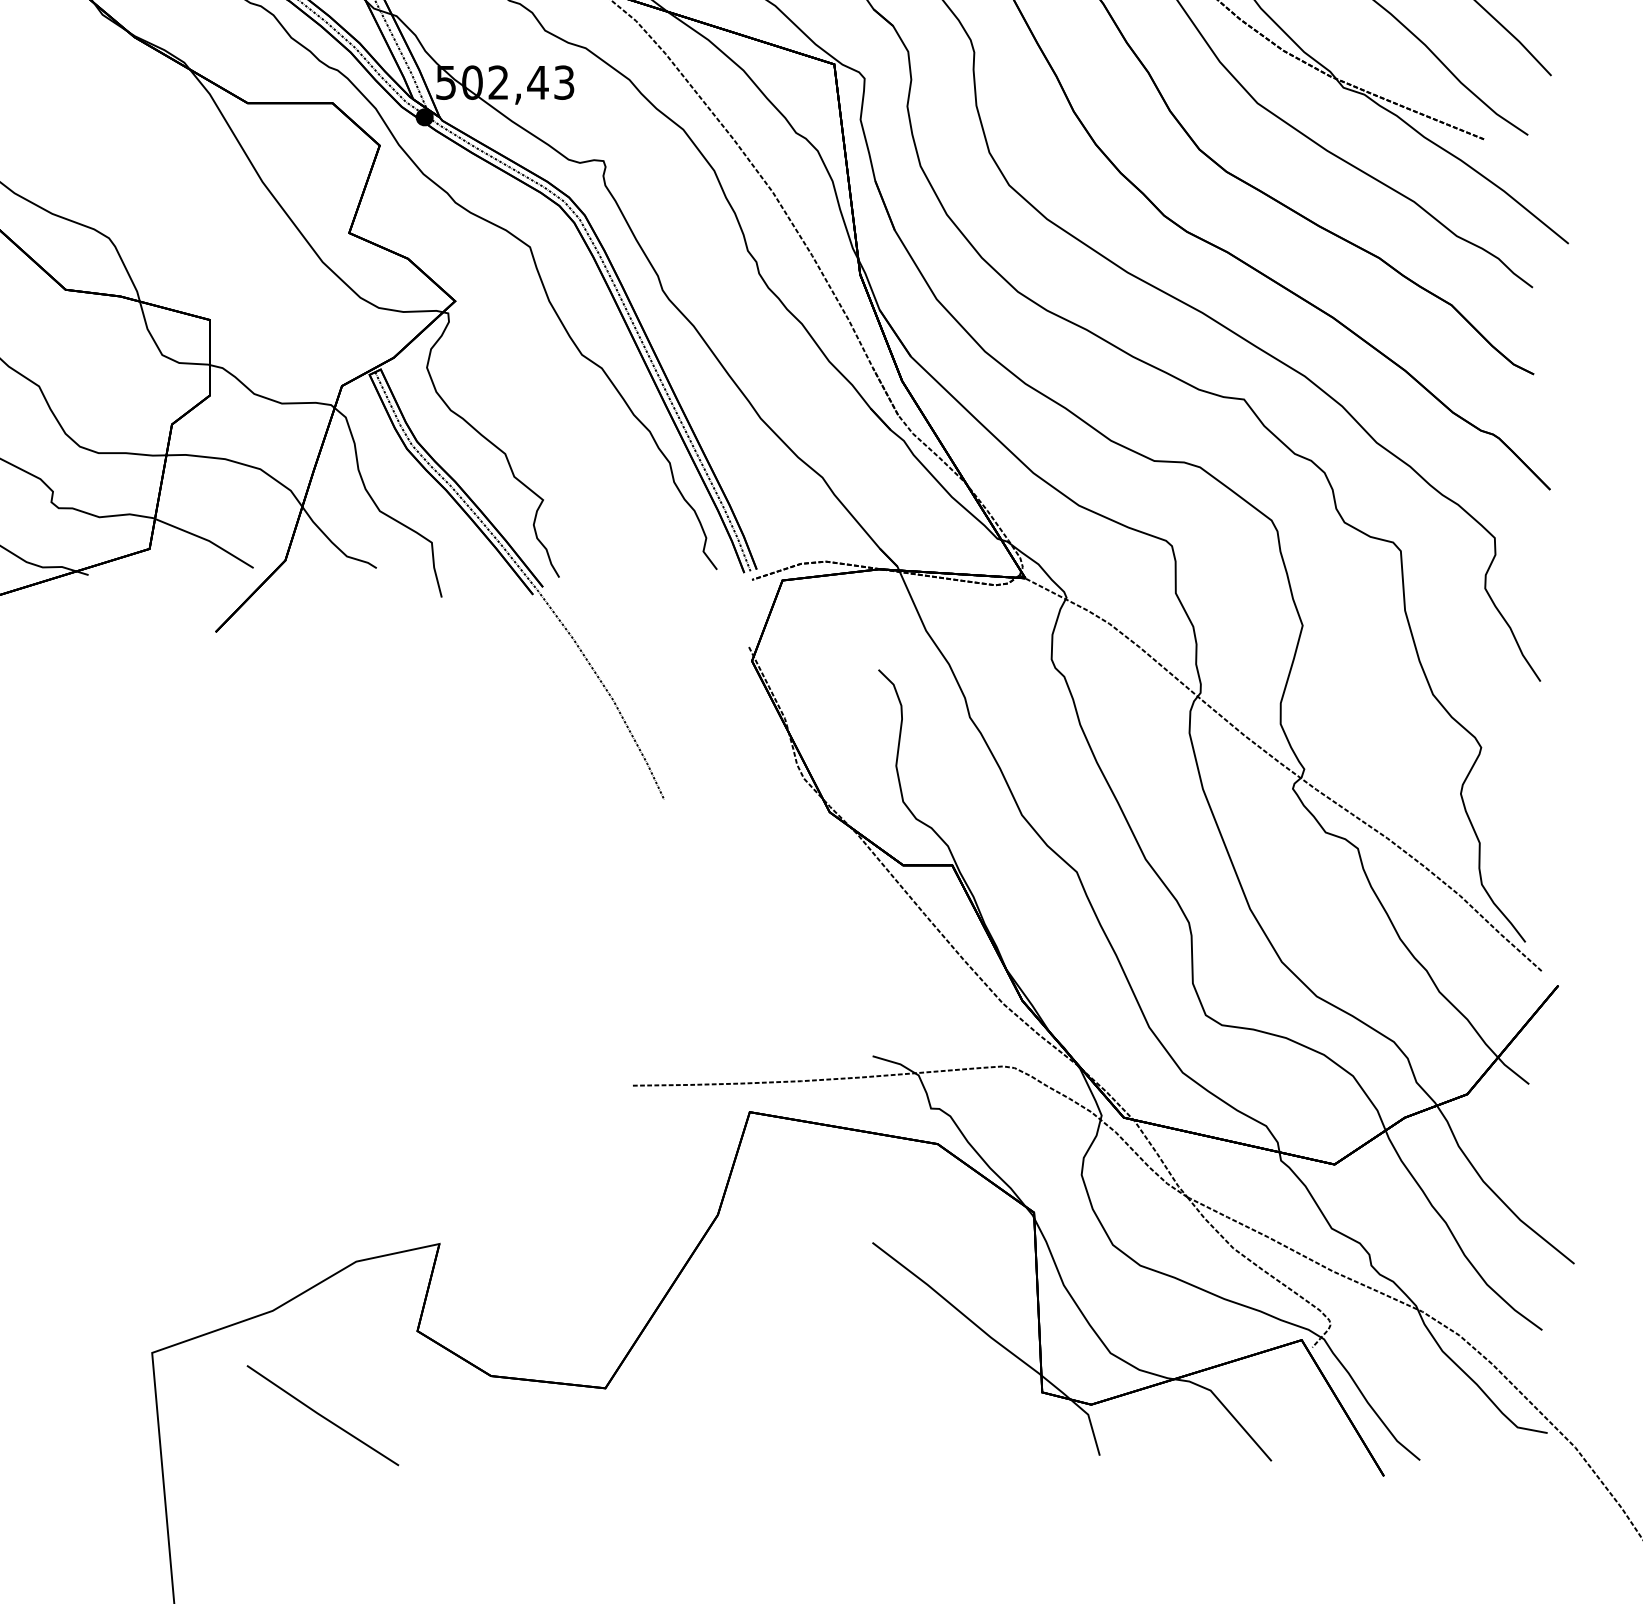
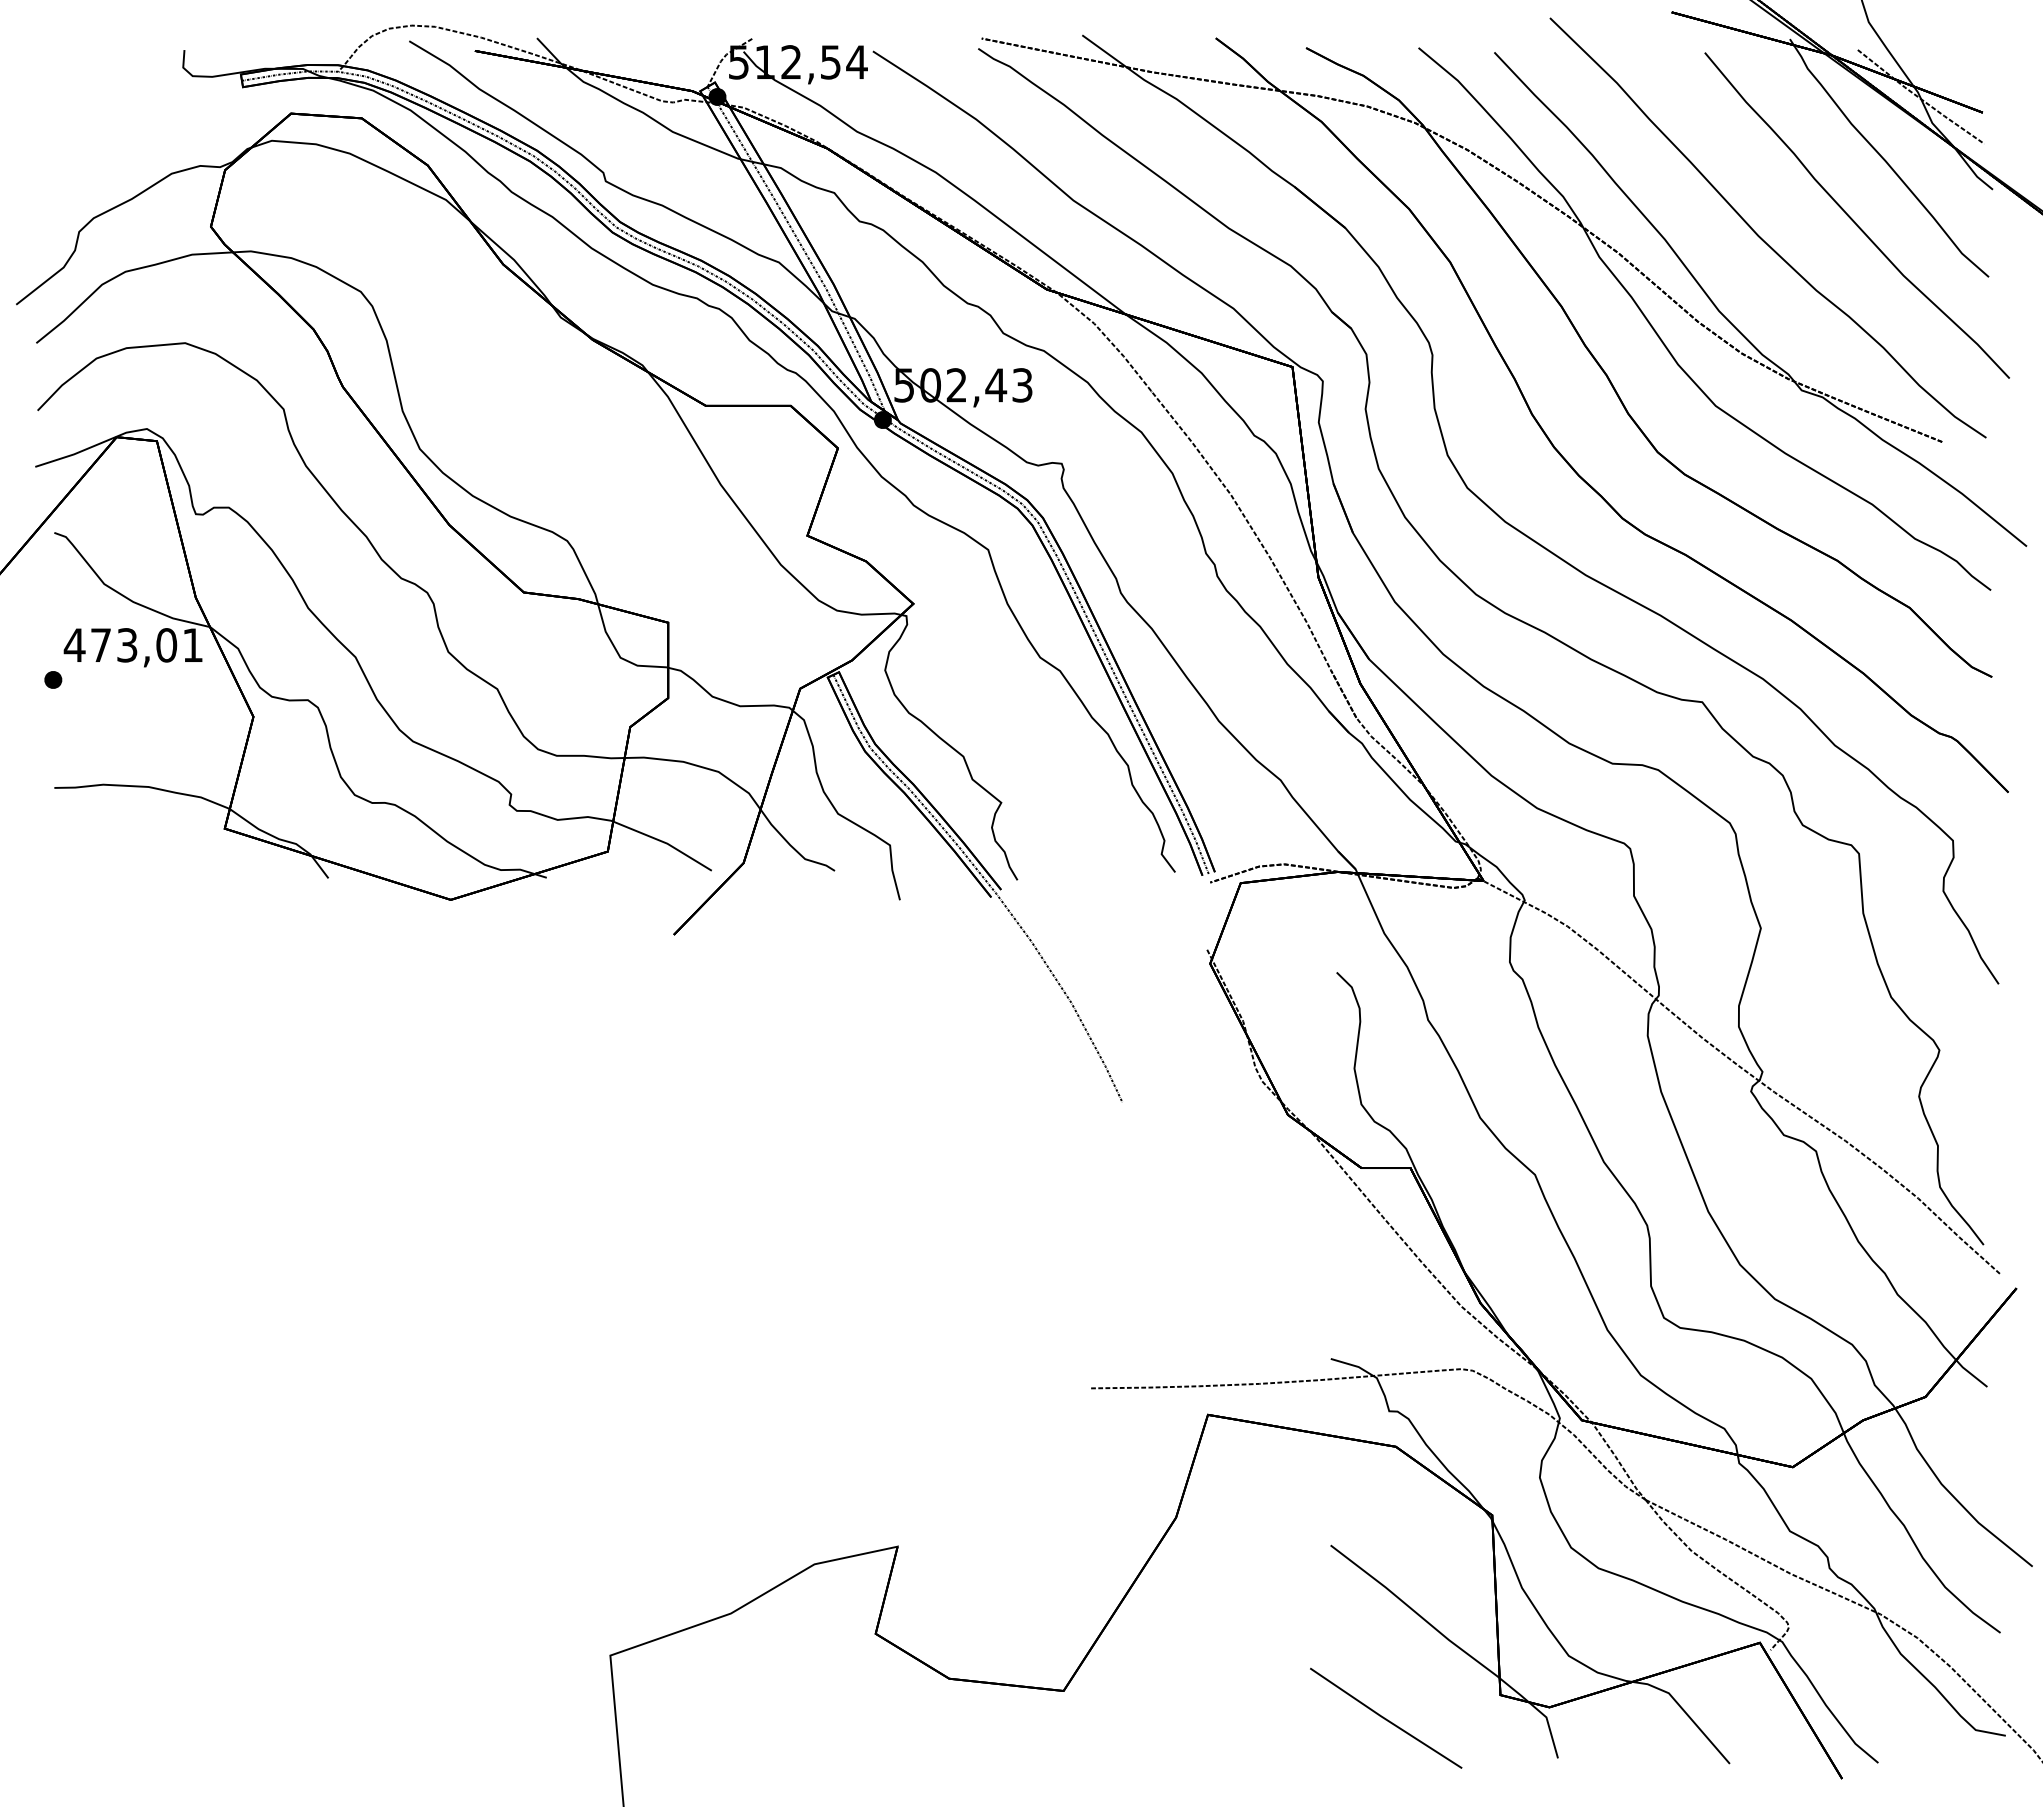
line: (323, 1415) -> (1386, 1718), moved

